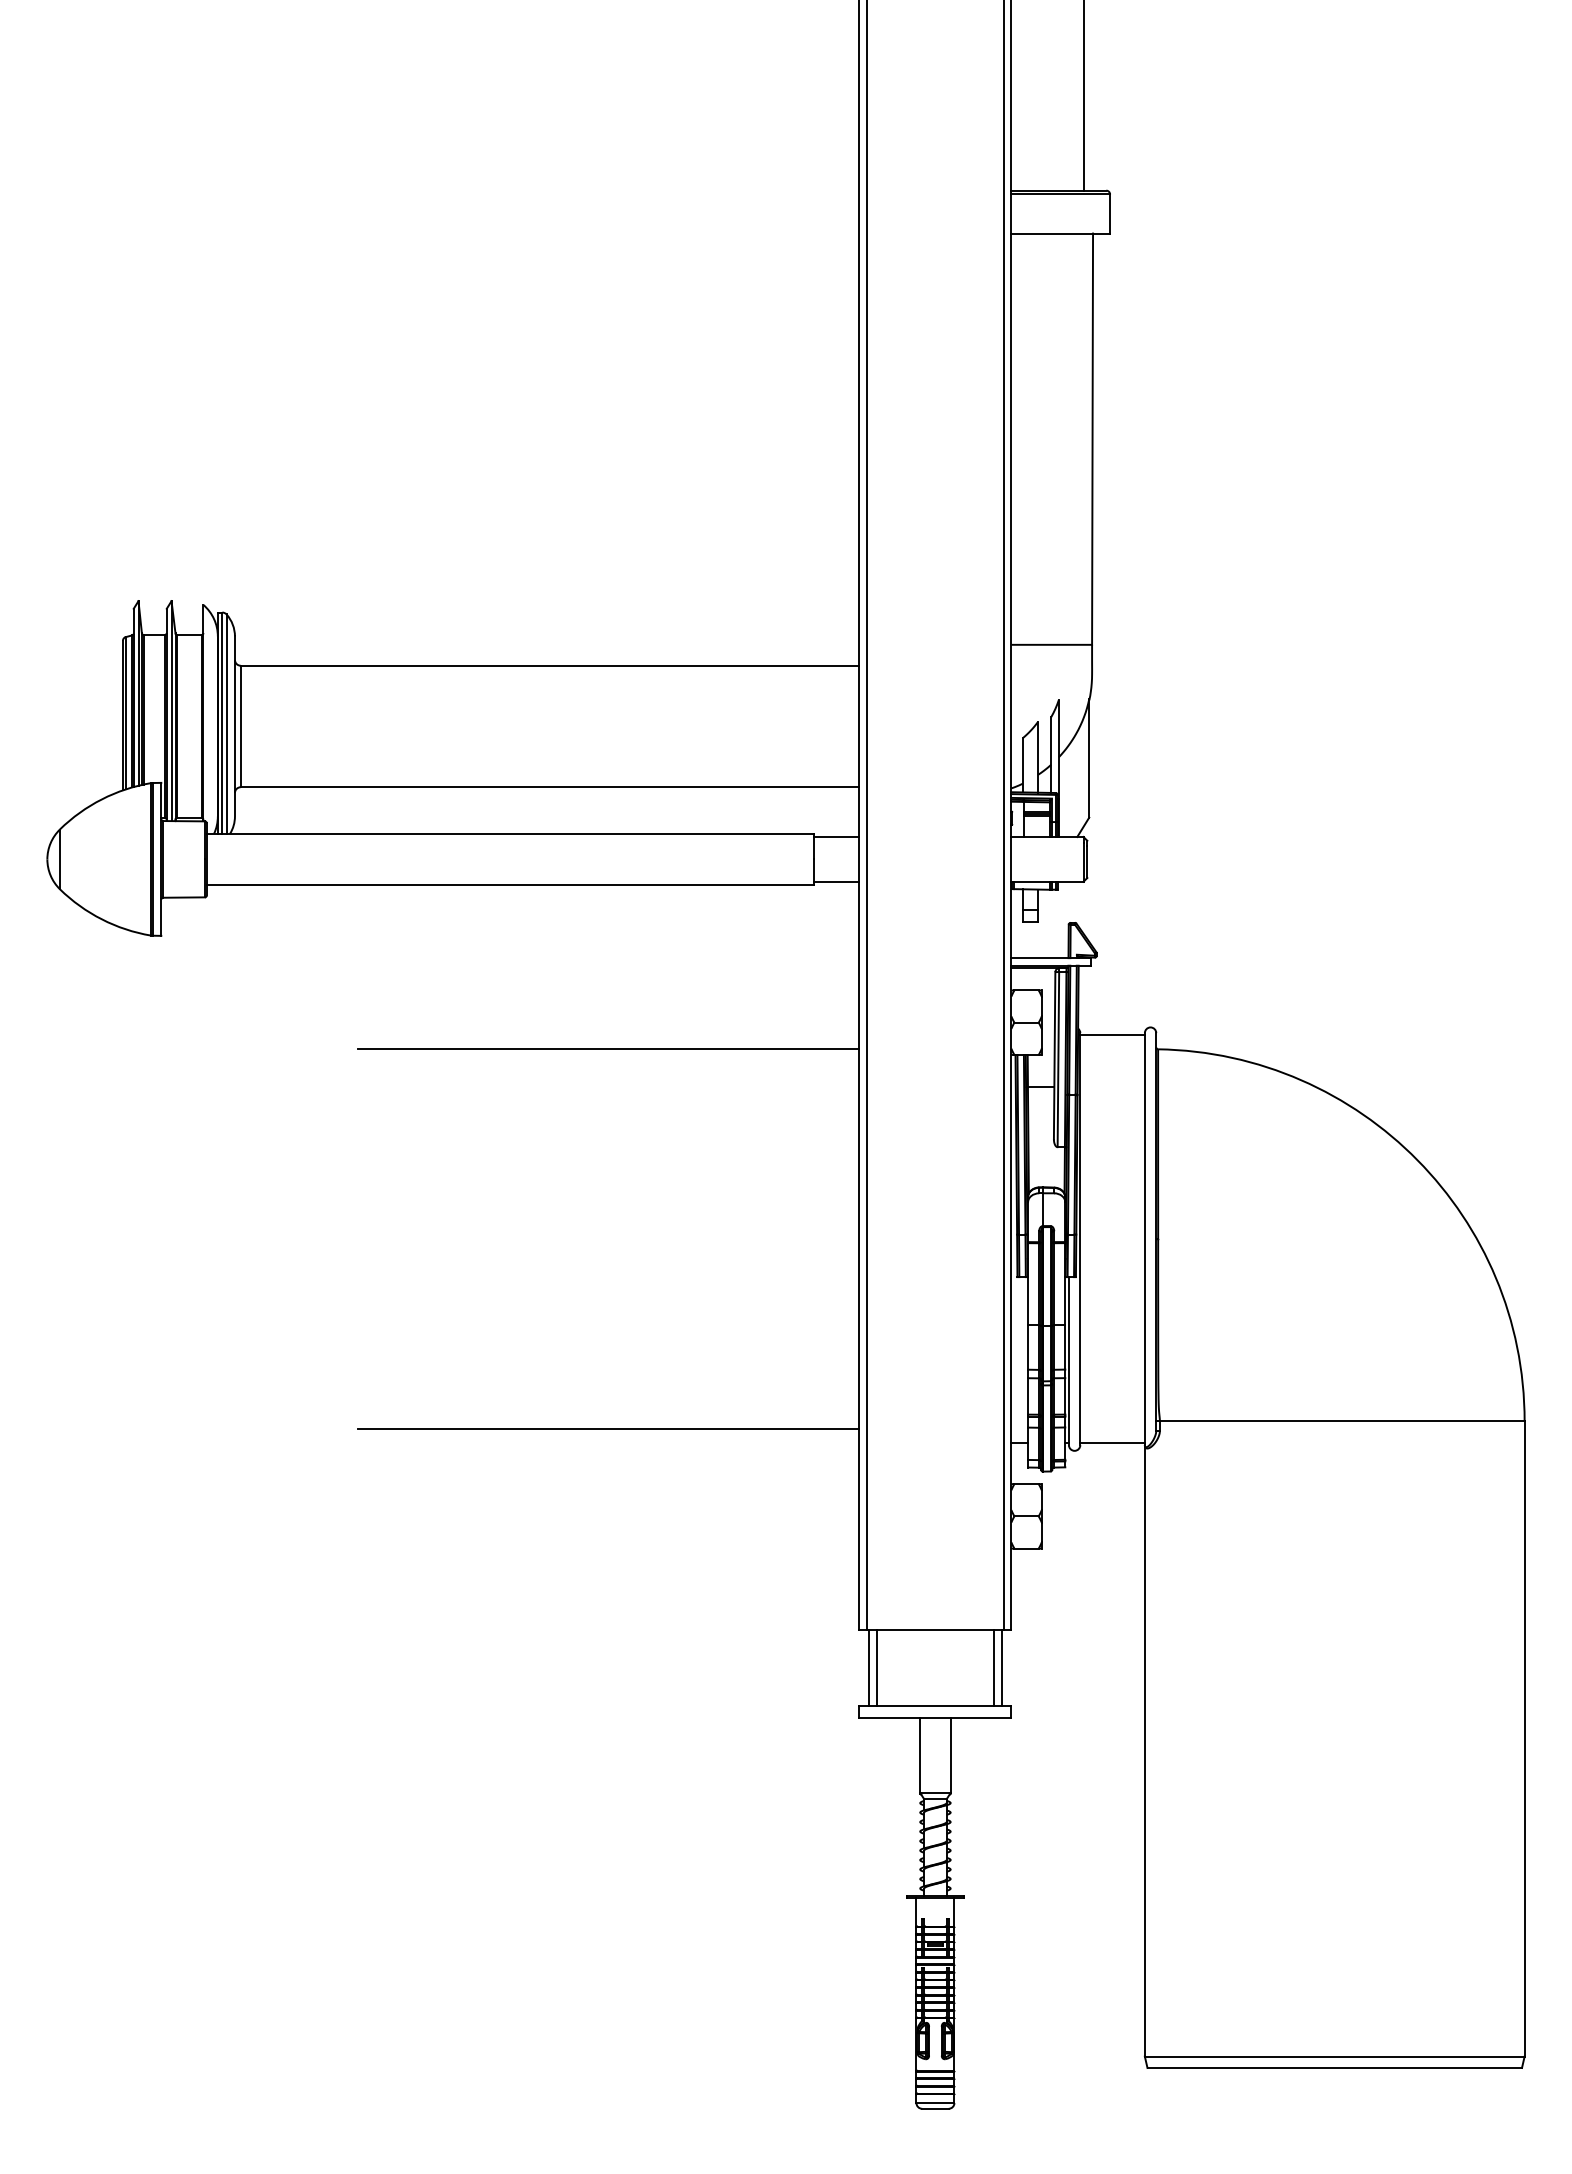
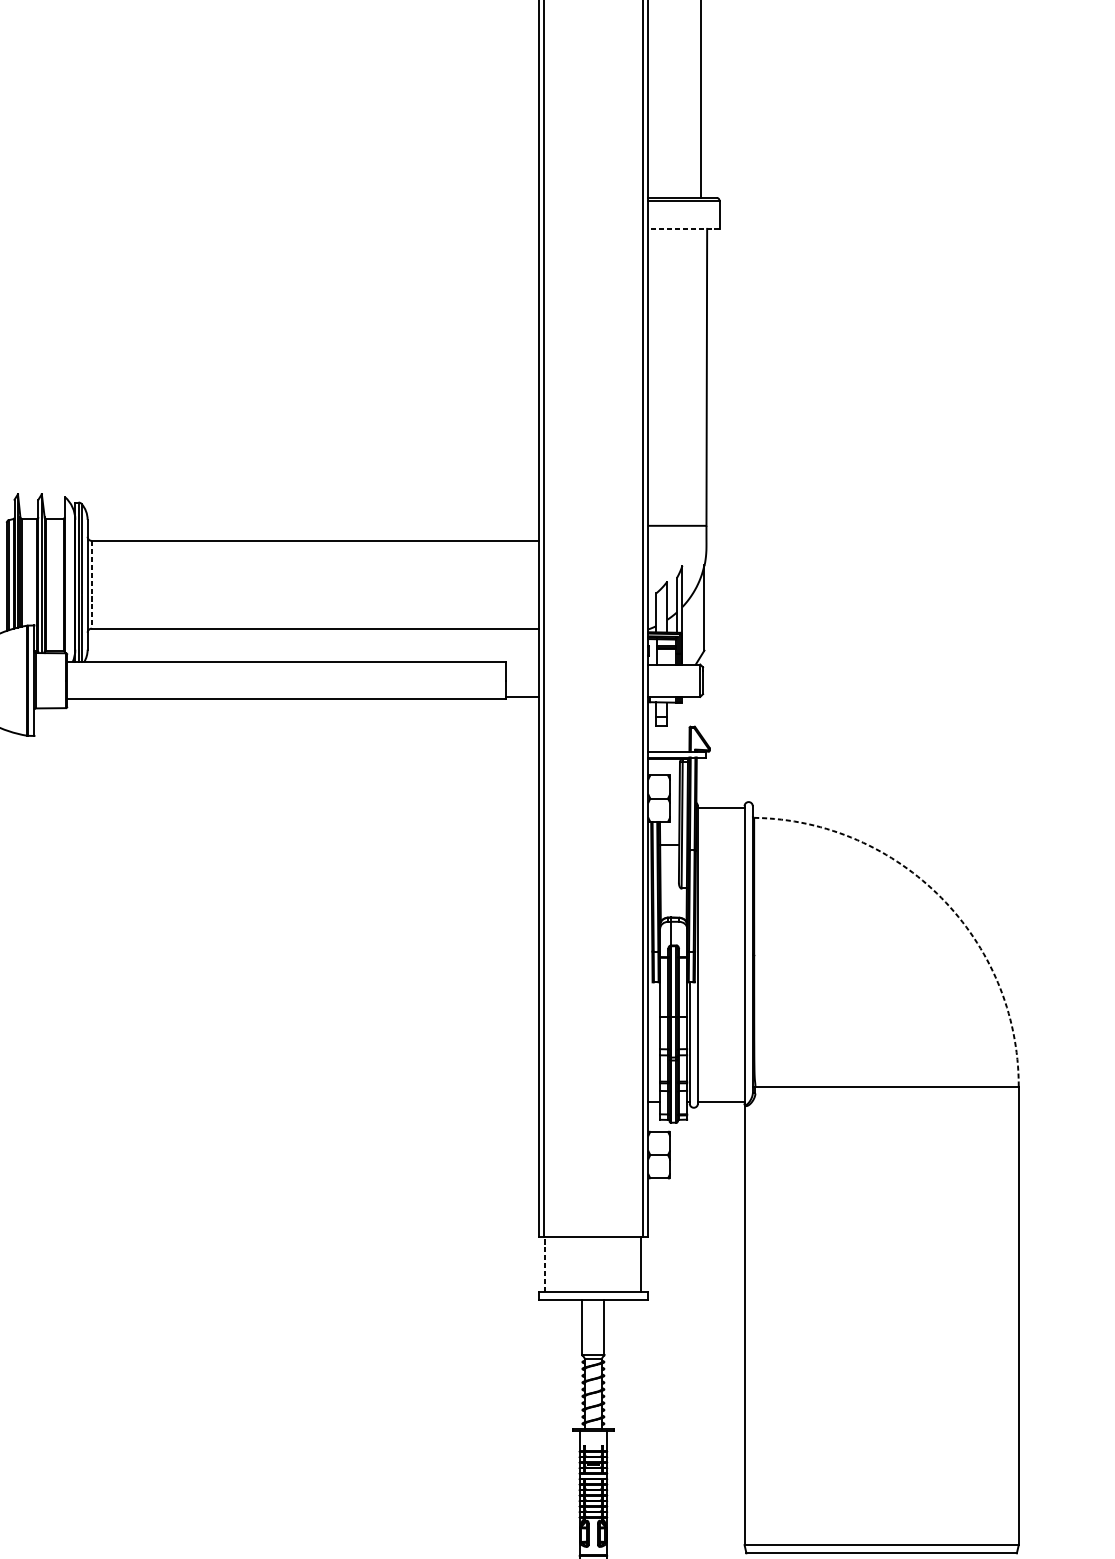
line: (1060, 233) -> (683, 228), solid -> dashed
line: (240, 726) -> (91, 584), solid -> dashed
line: (836, 836) -> (521, 664), removed
line: (608, 1049) -> (357, 817), removed
arc: (1417, 1160) -> (941, 898), solid -> dashed
line: (608, 1429) -> (357, 1092), removed
line: (868, 1668) -> (545, 1264), solid -> dashed
line: (876, 1668) -> (550, 1264), removed
line: (994, 1668) -> (636, 1264), removed

